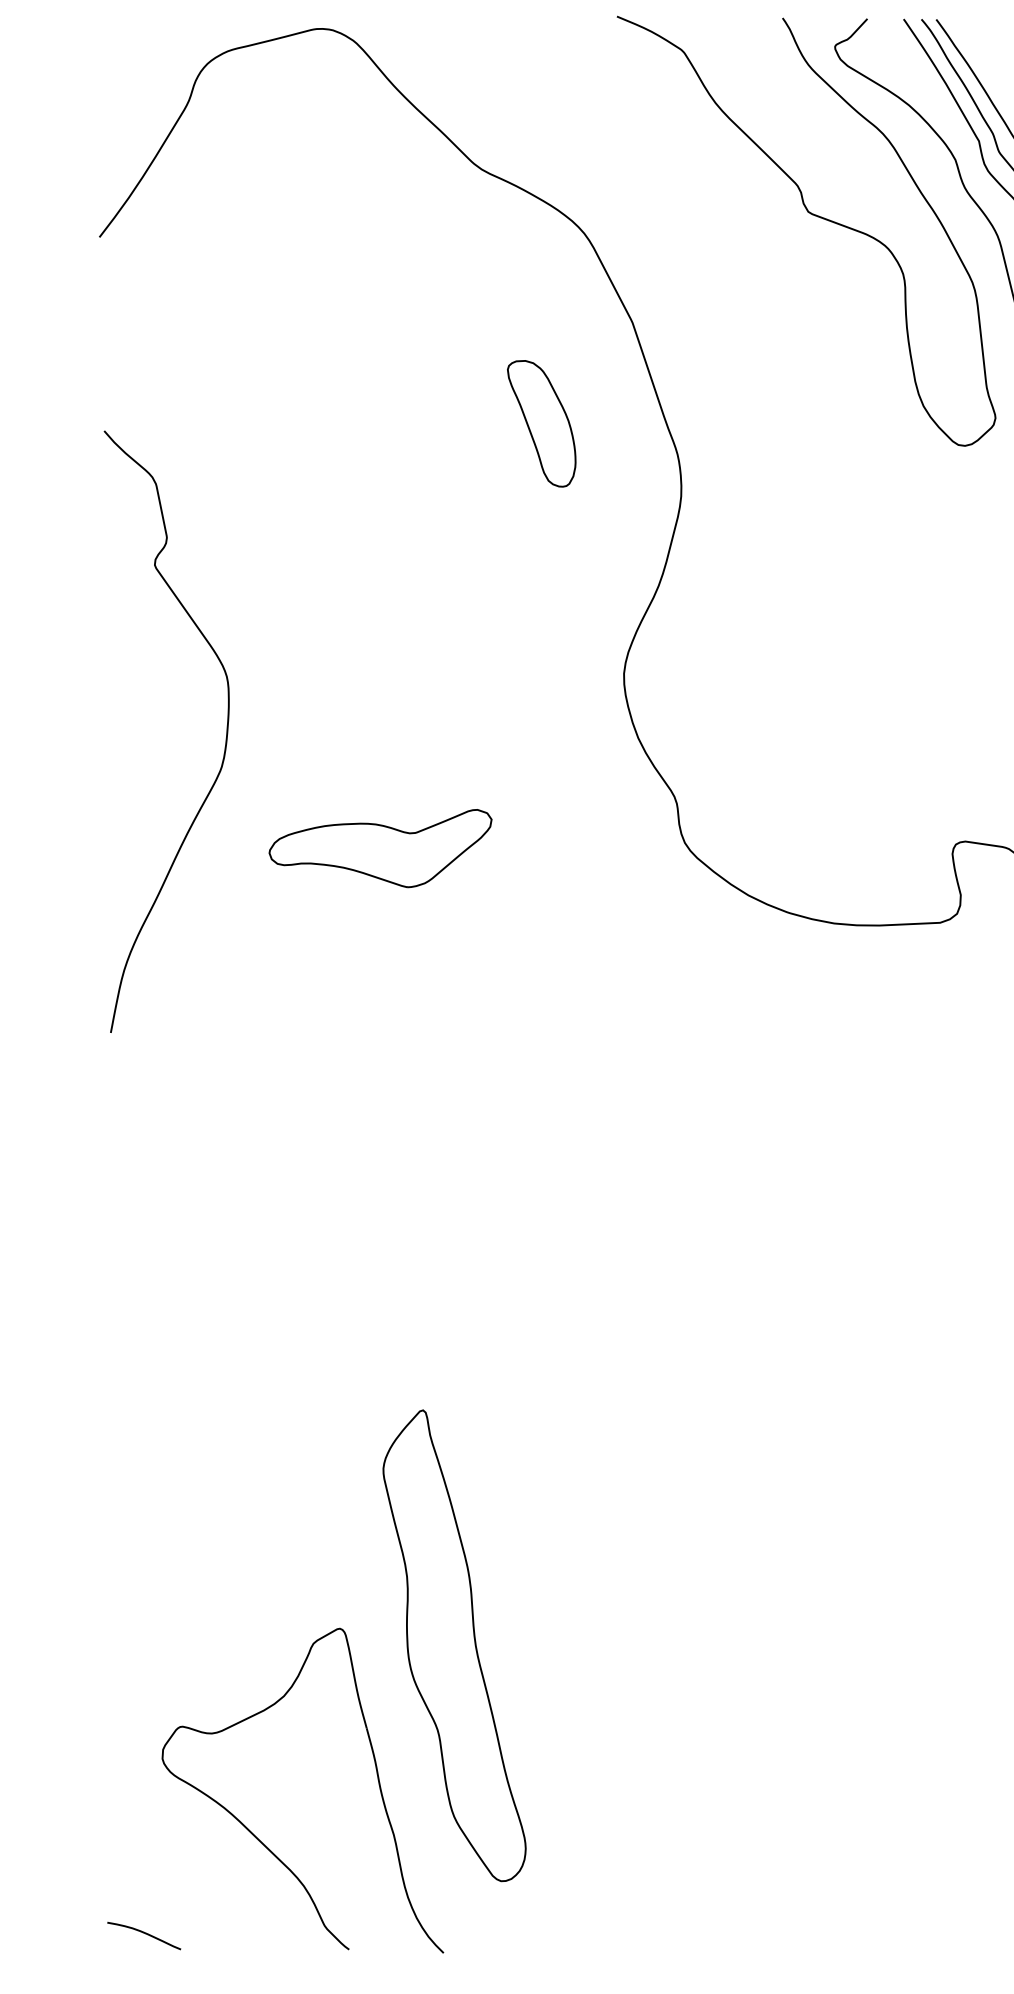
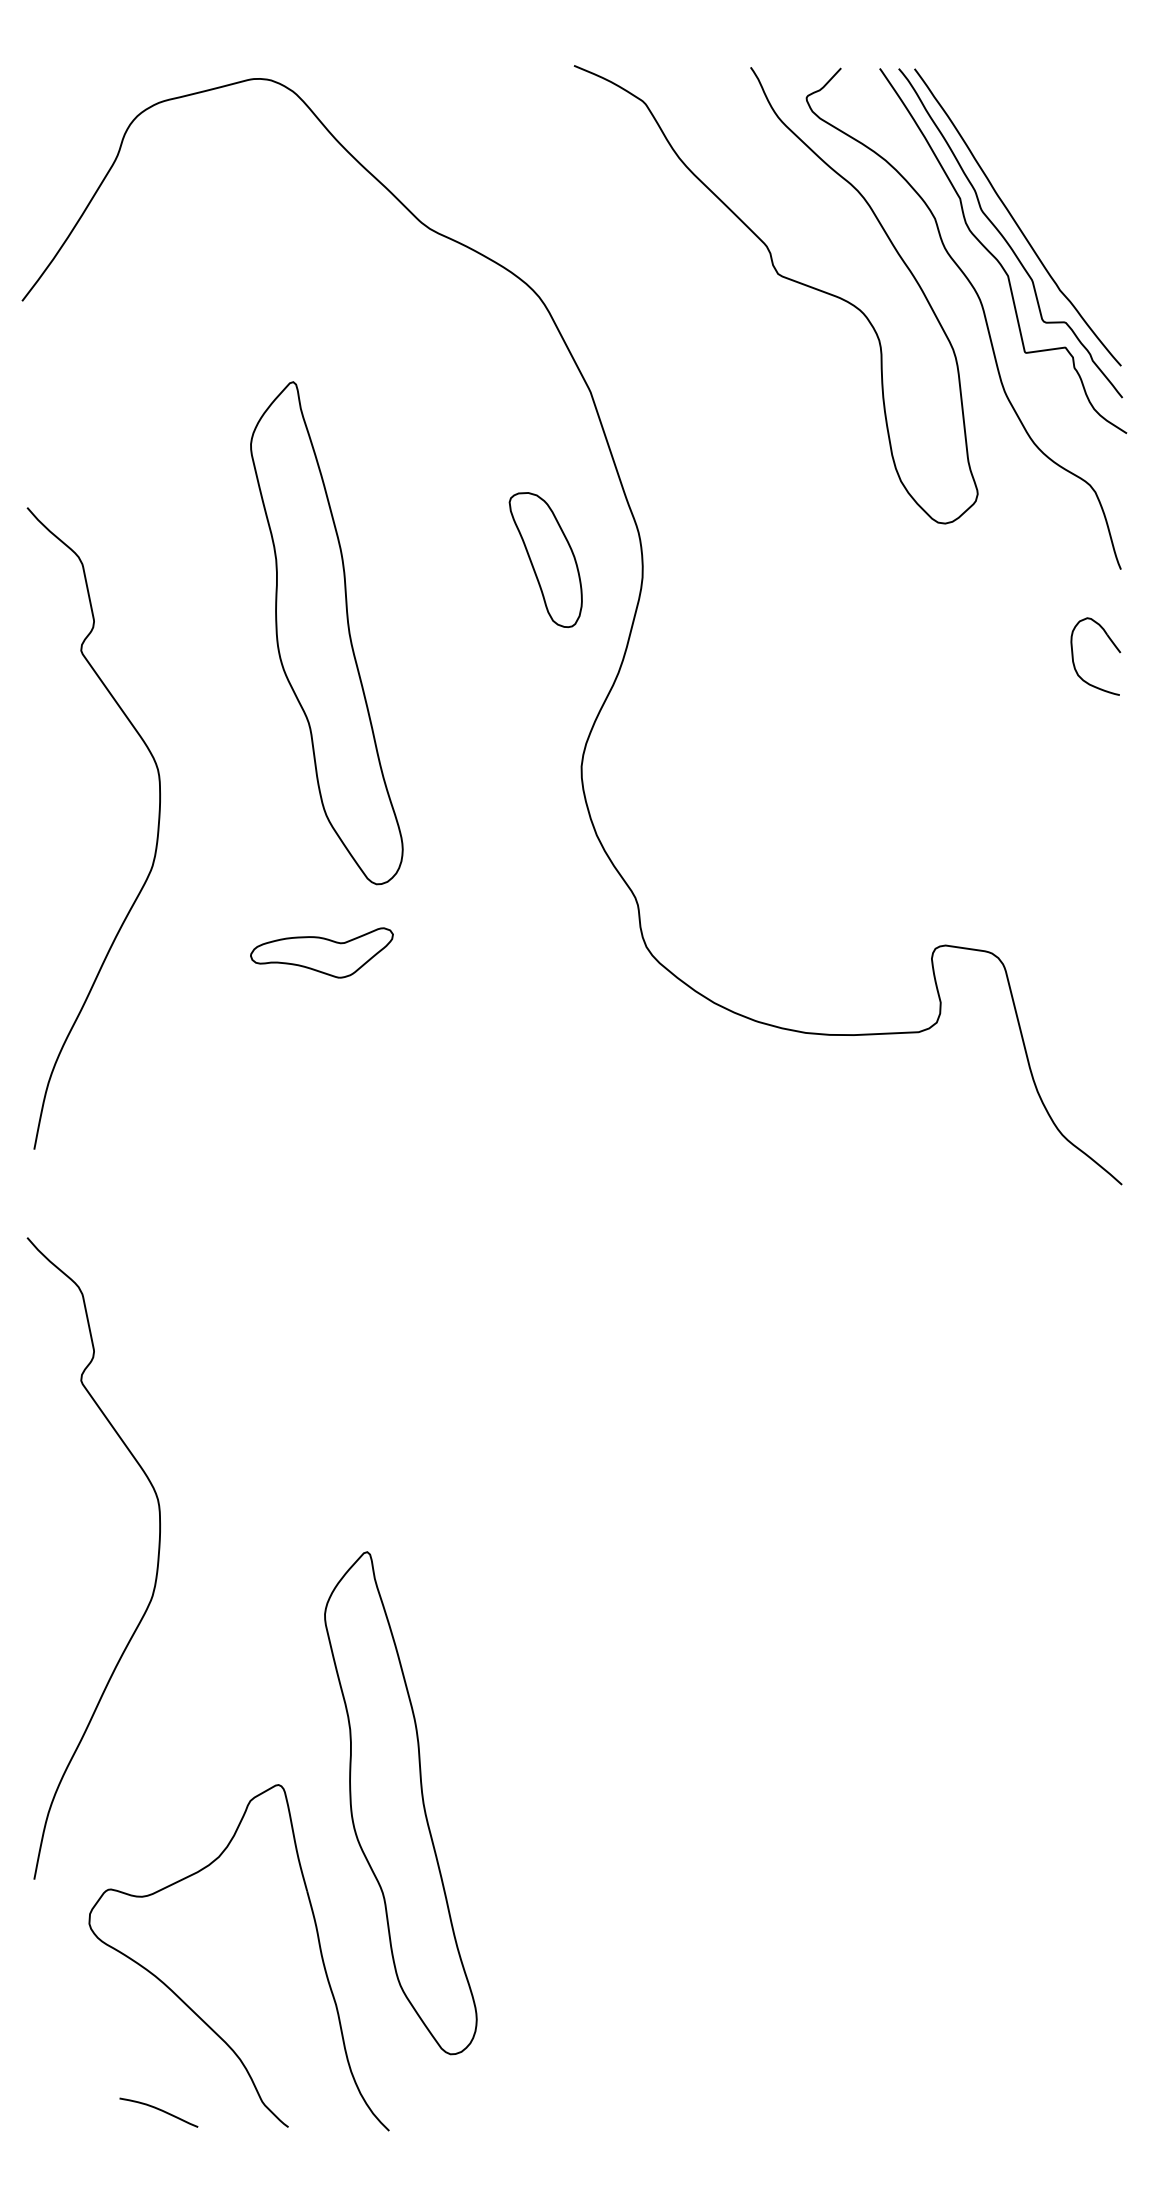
part: (541, 423) -> (545, 559), moved
part: (384, 548) -> (326, 633), added
part: (380, 848) -> (321, 952), size x0.6
curve: (225, 1424) -> (156, 1567), added
curve: (143, 1933) -> (158, 2110), moved

